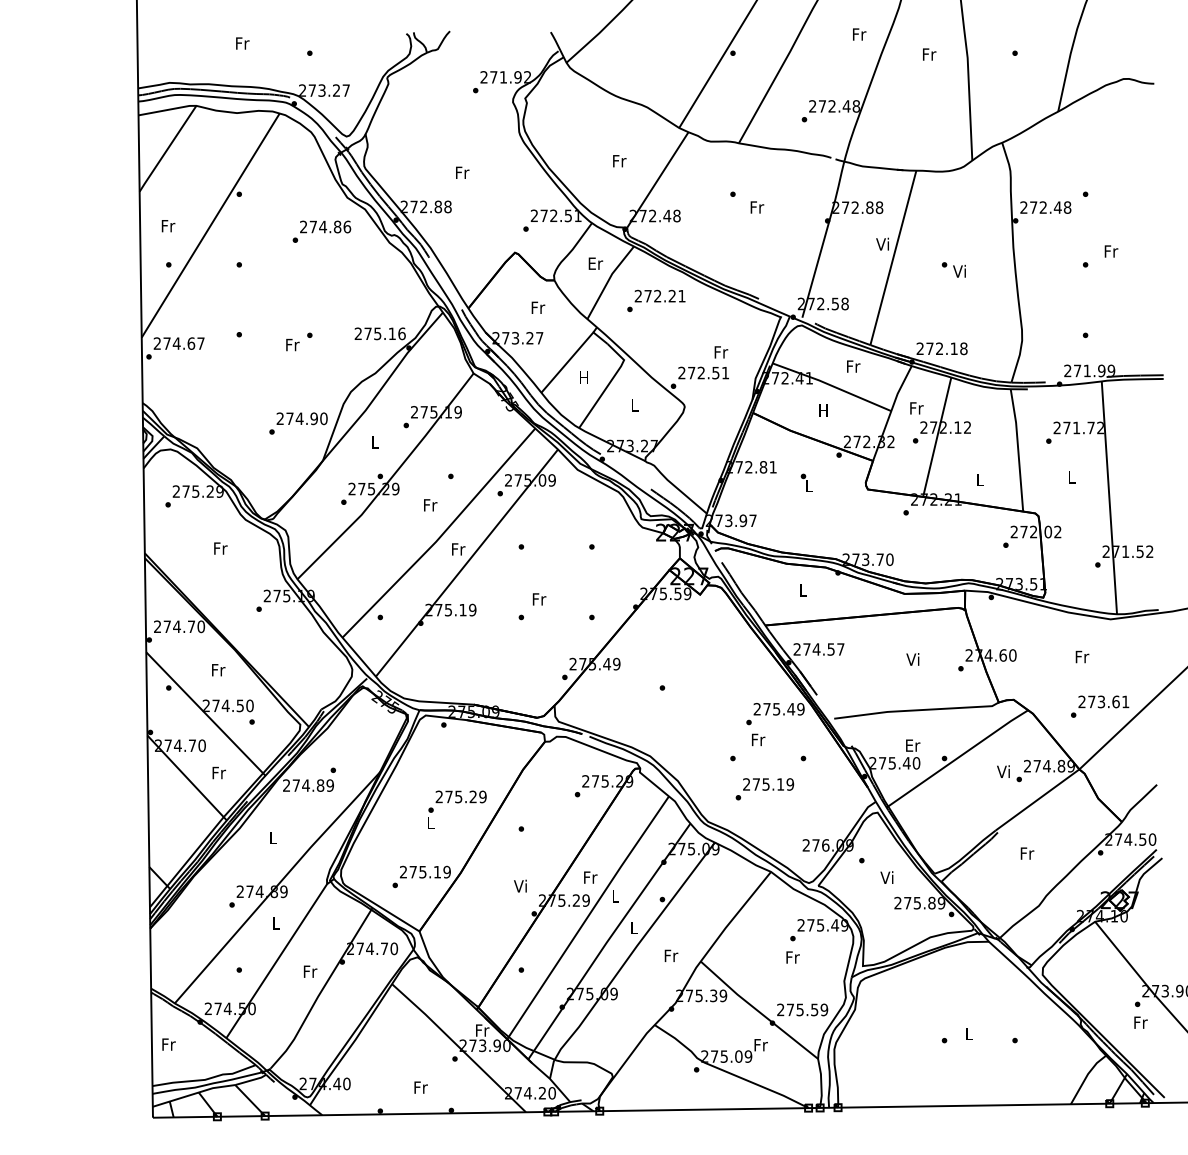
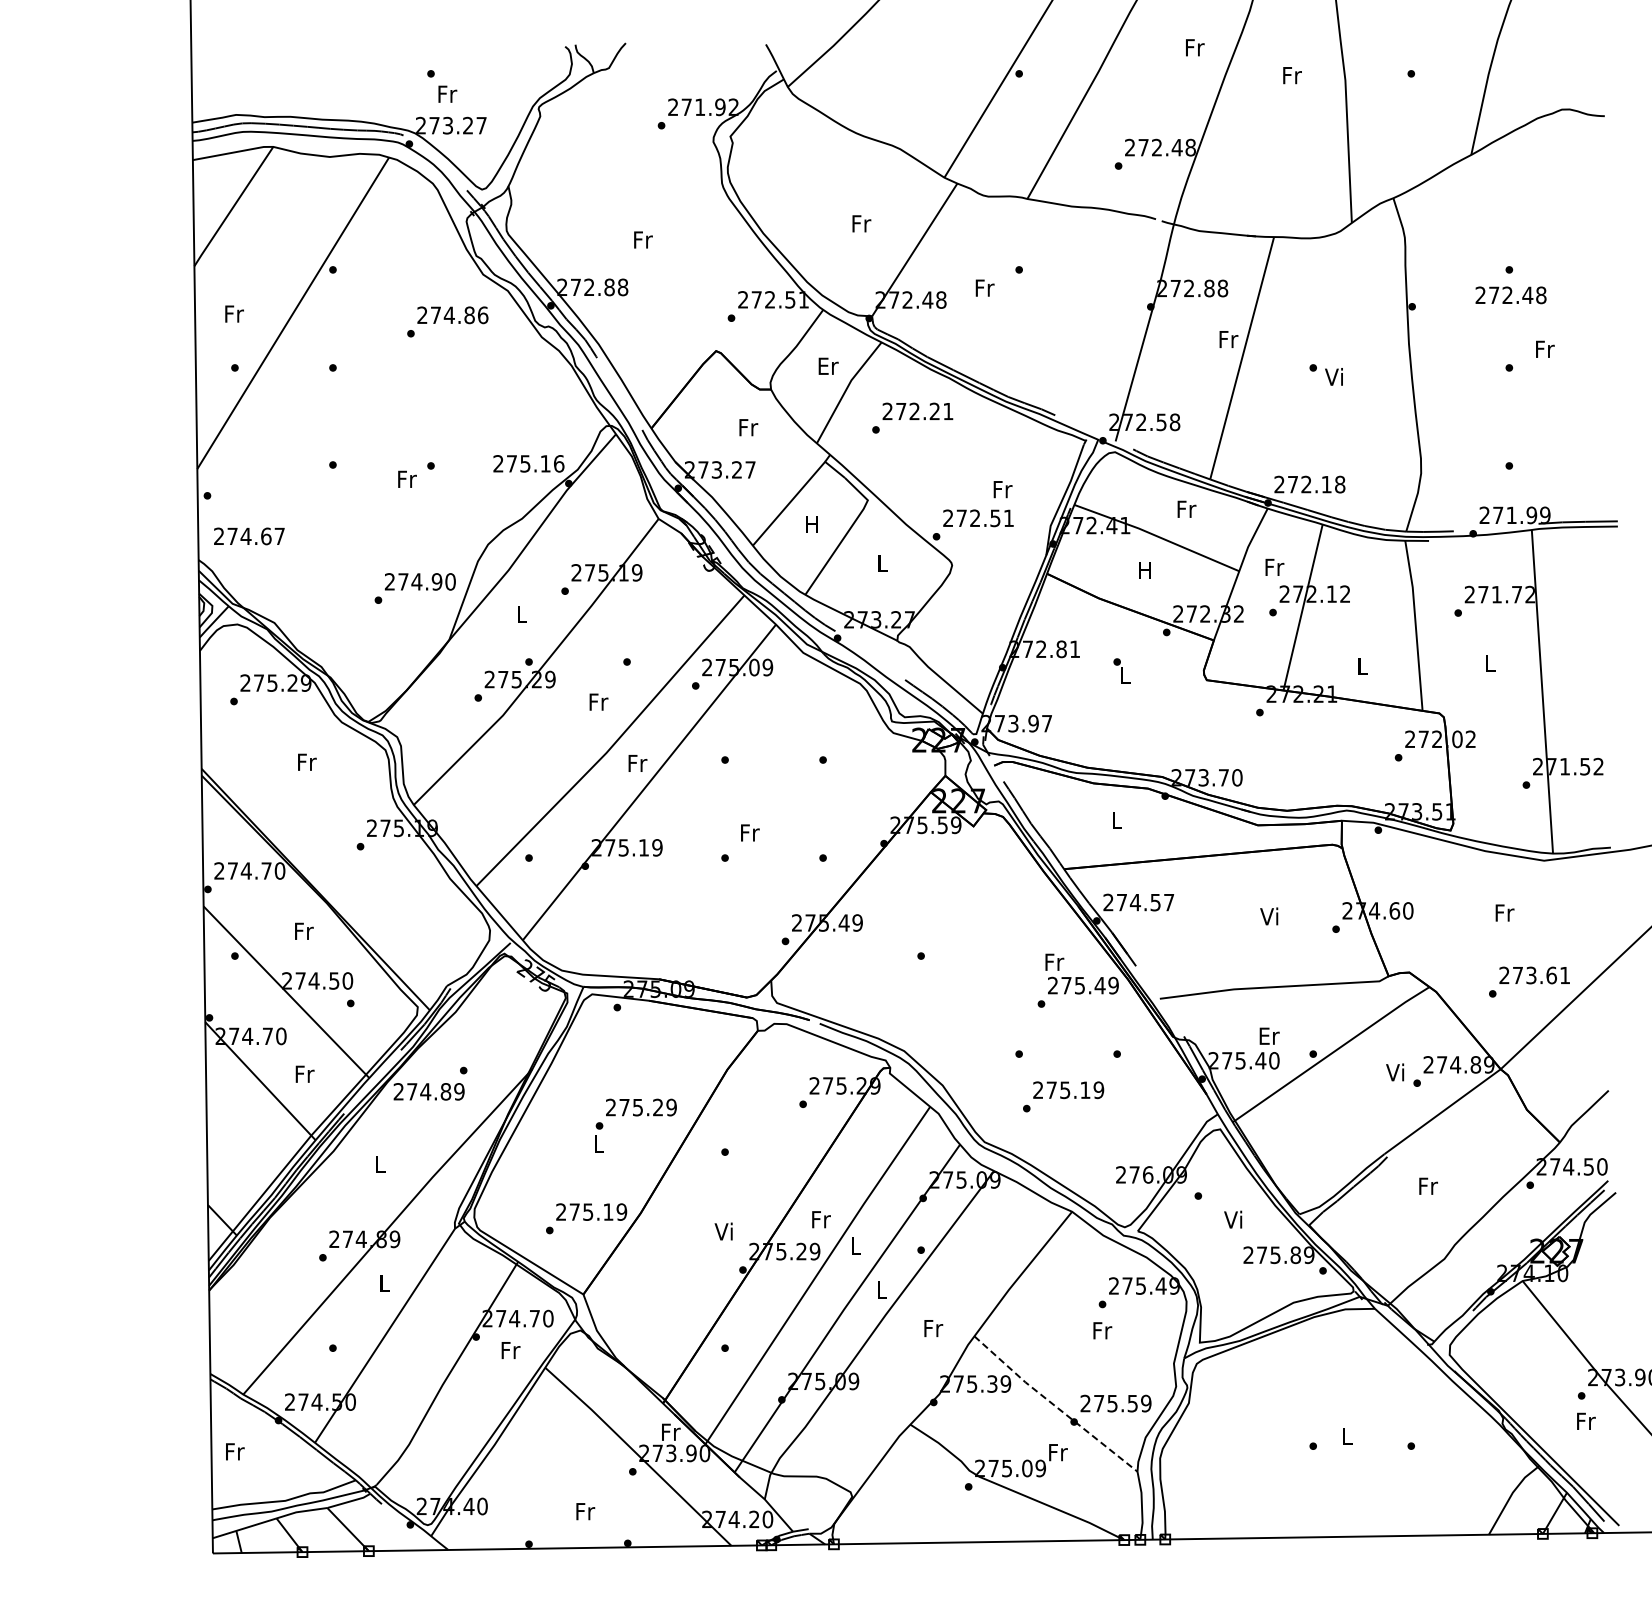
text: (242, 42) -> (447, 93), moved
text: (756, 207) -> (984, 287), moved
text: (1045, 207) -> (1510, 295), moved
text: (883, 244) -> (1228, 339), Vi -> Fr
text: (179, 343) -> (249, 536), moved
text: (758, 739) -> (1054, 961), moved
text: (310, 971) -> (510, 1350), moved
line: (758, 1011) -> (1054, 1405), solid -> dashed

